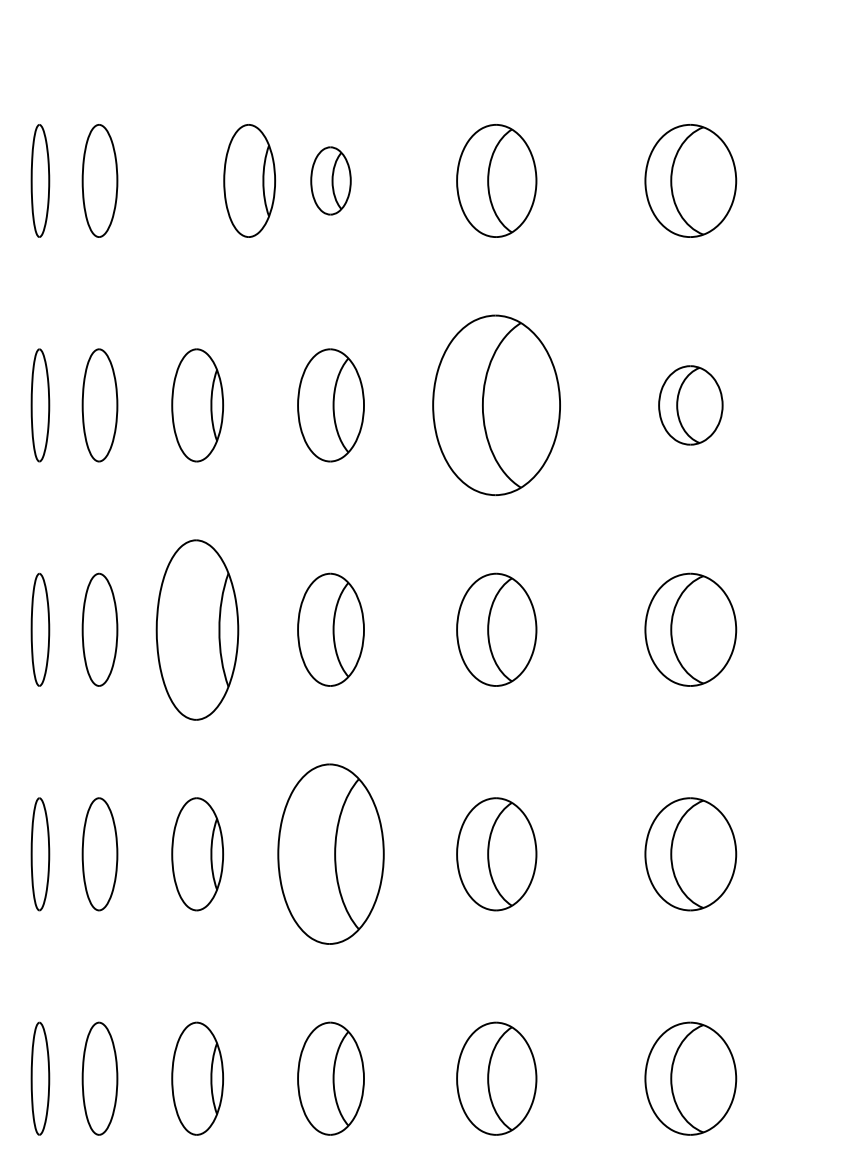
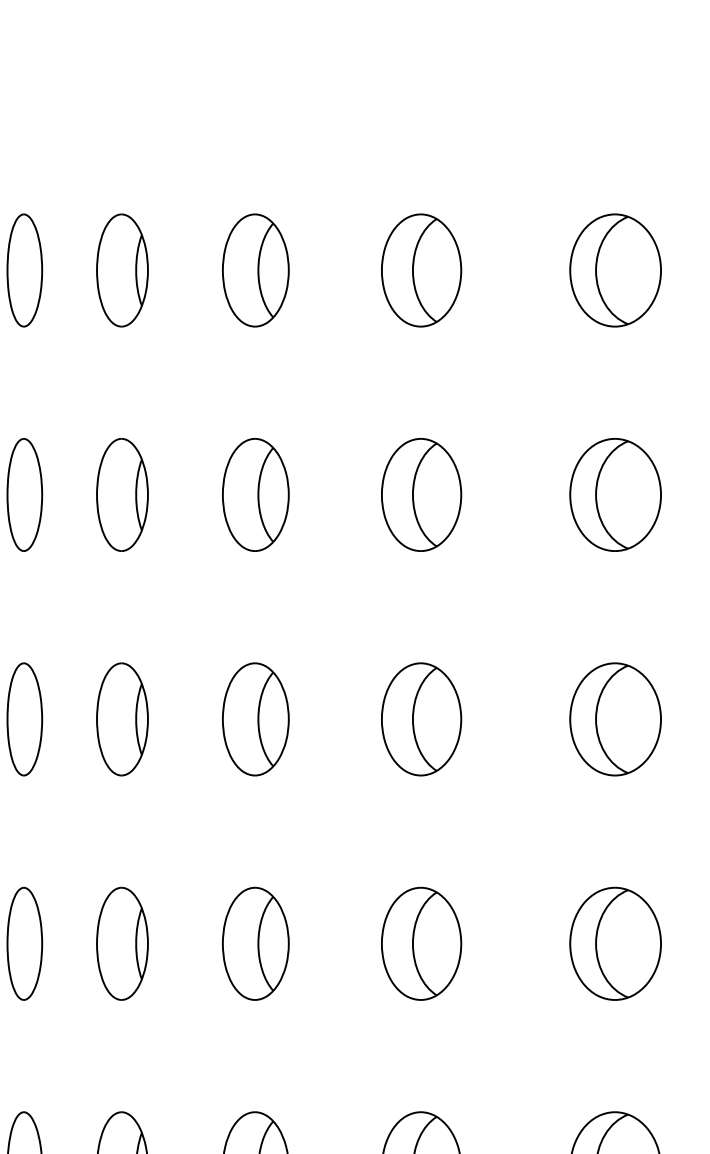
part: (249, 180) -> (122, 270), moved
part: (330, 180) -> (255, 270), size x1.67
part: (496, 405) -> (421, 495), size x0.62
part: (690, 405) -> (615, 495), size x1.43
part: (197, 629) -> (122, 719), size x0.62
part: (330, 854) -> (255, 944), size x0.62

